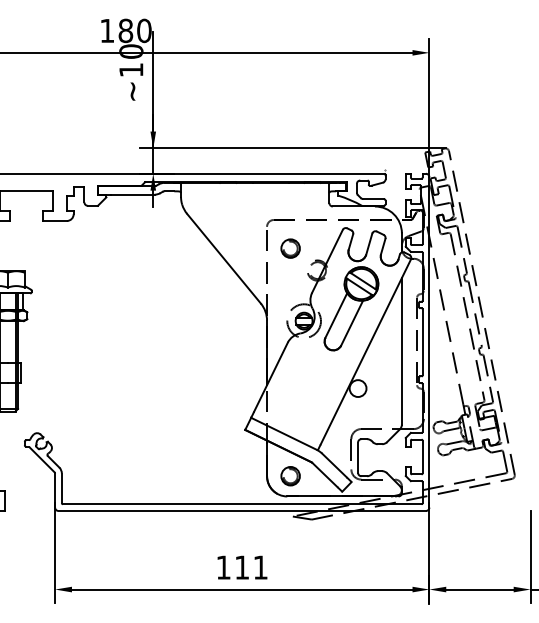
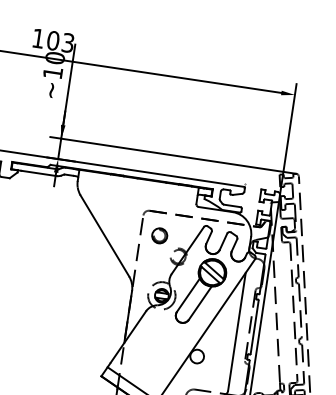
text: (134, 30) -> (60, 41), 180 -> 103

